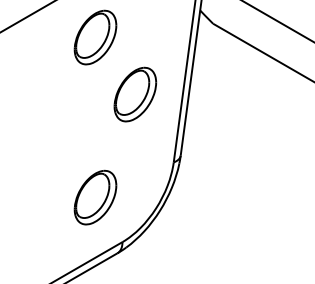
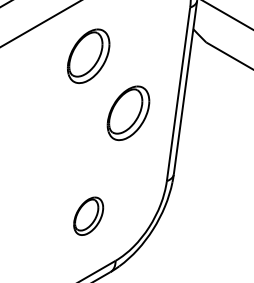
part: (95, 197) -> (88, 216), size x0.7

